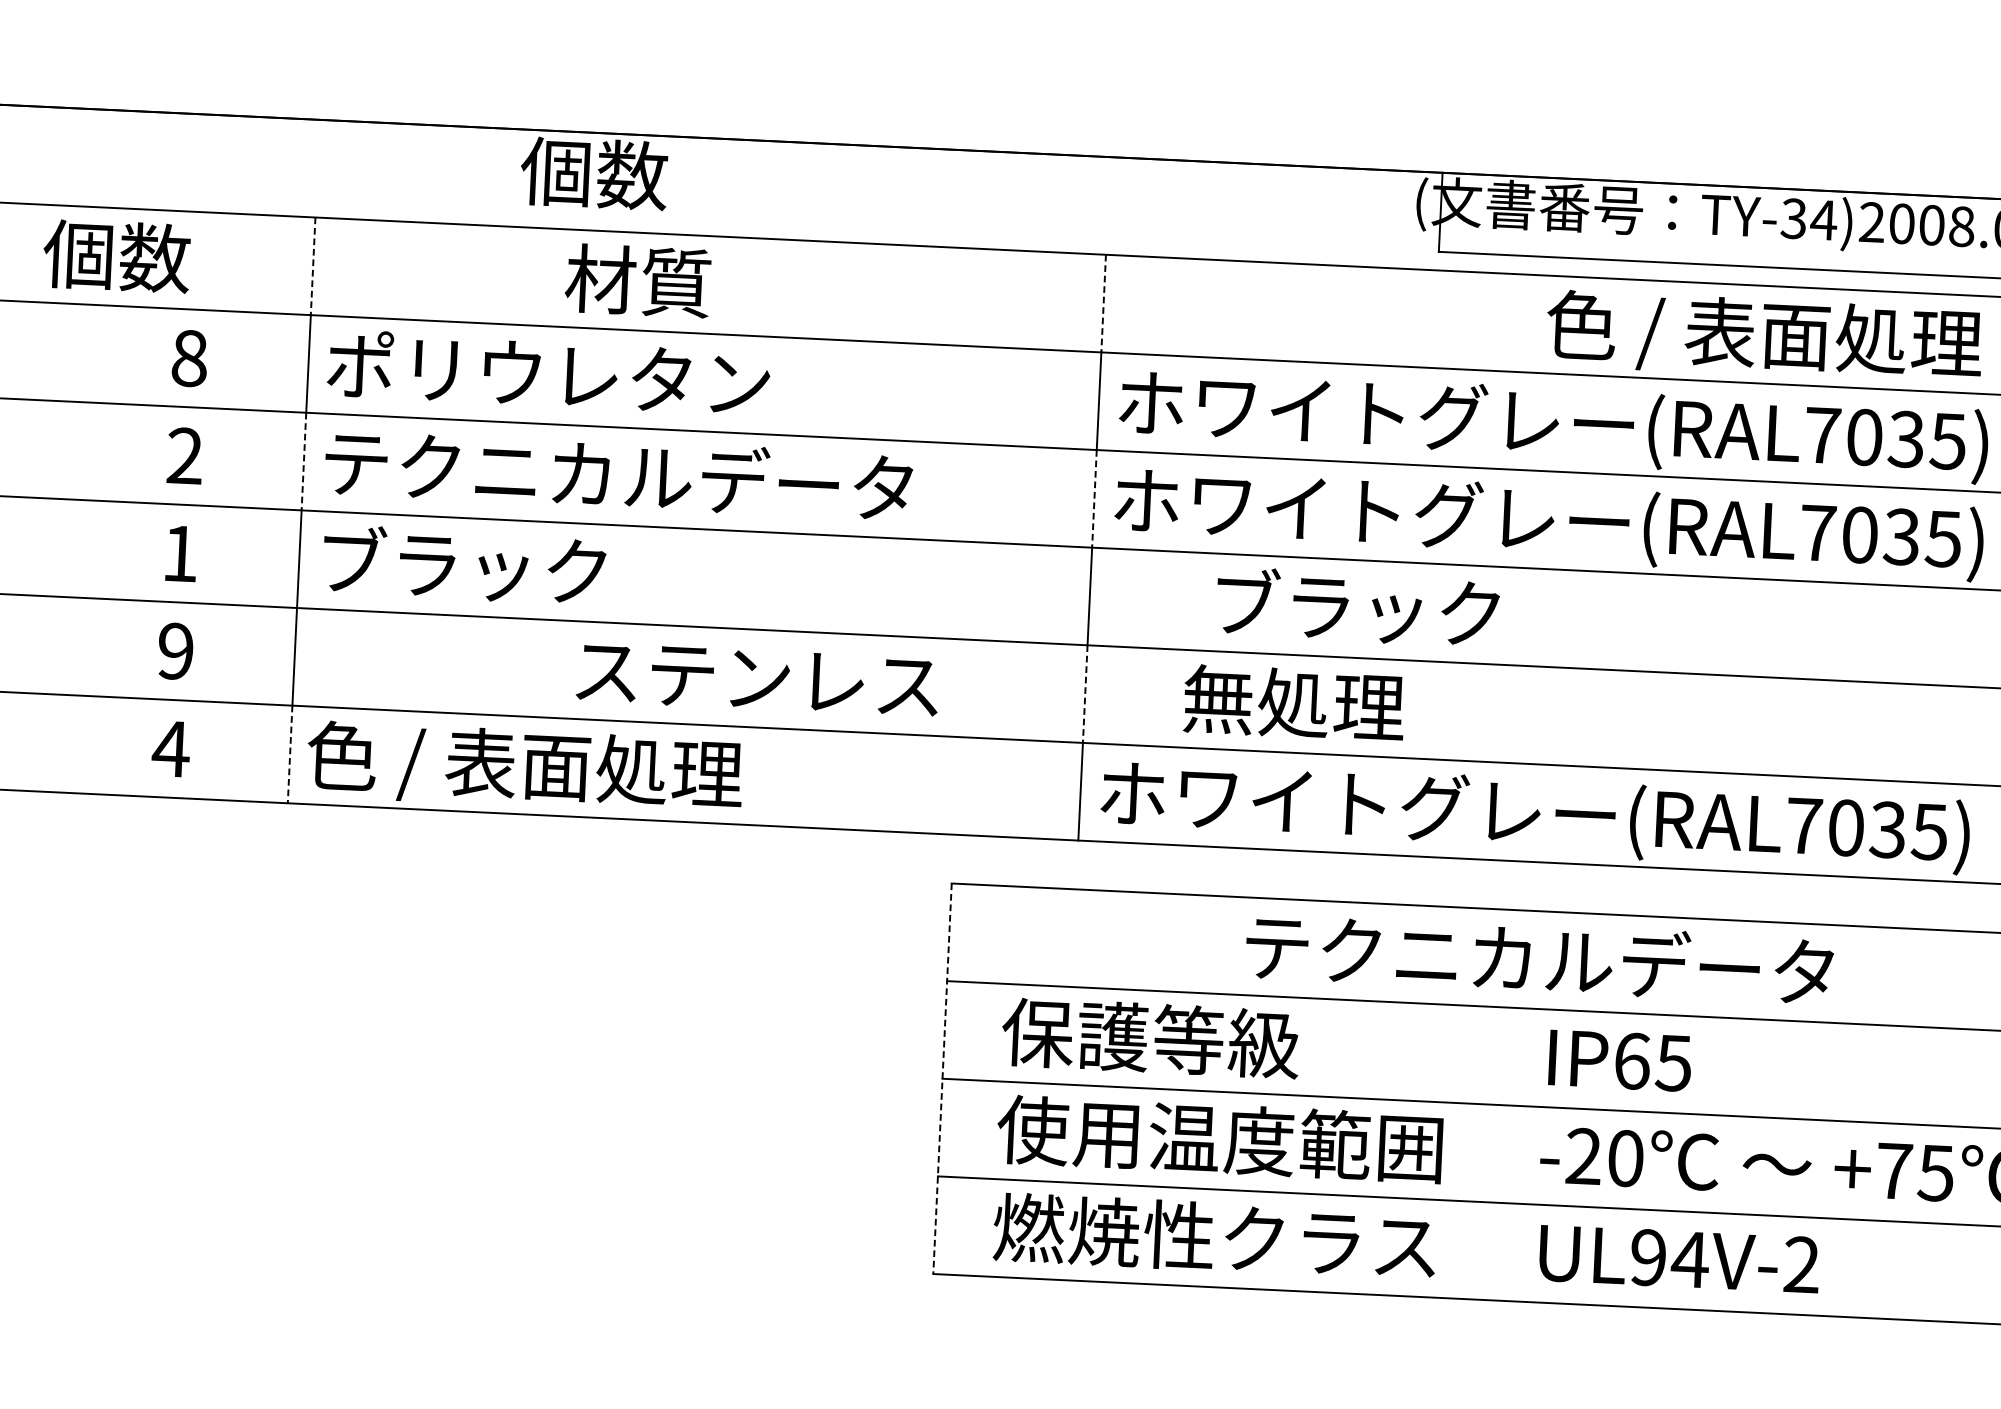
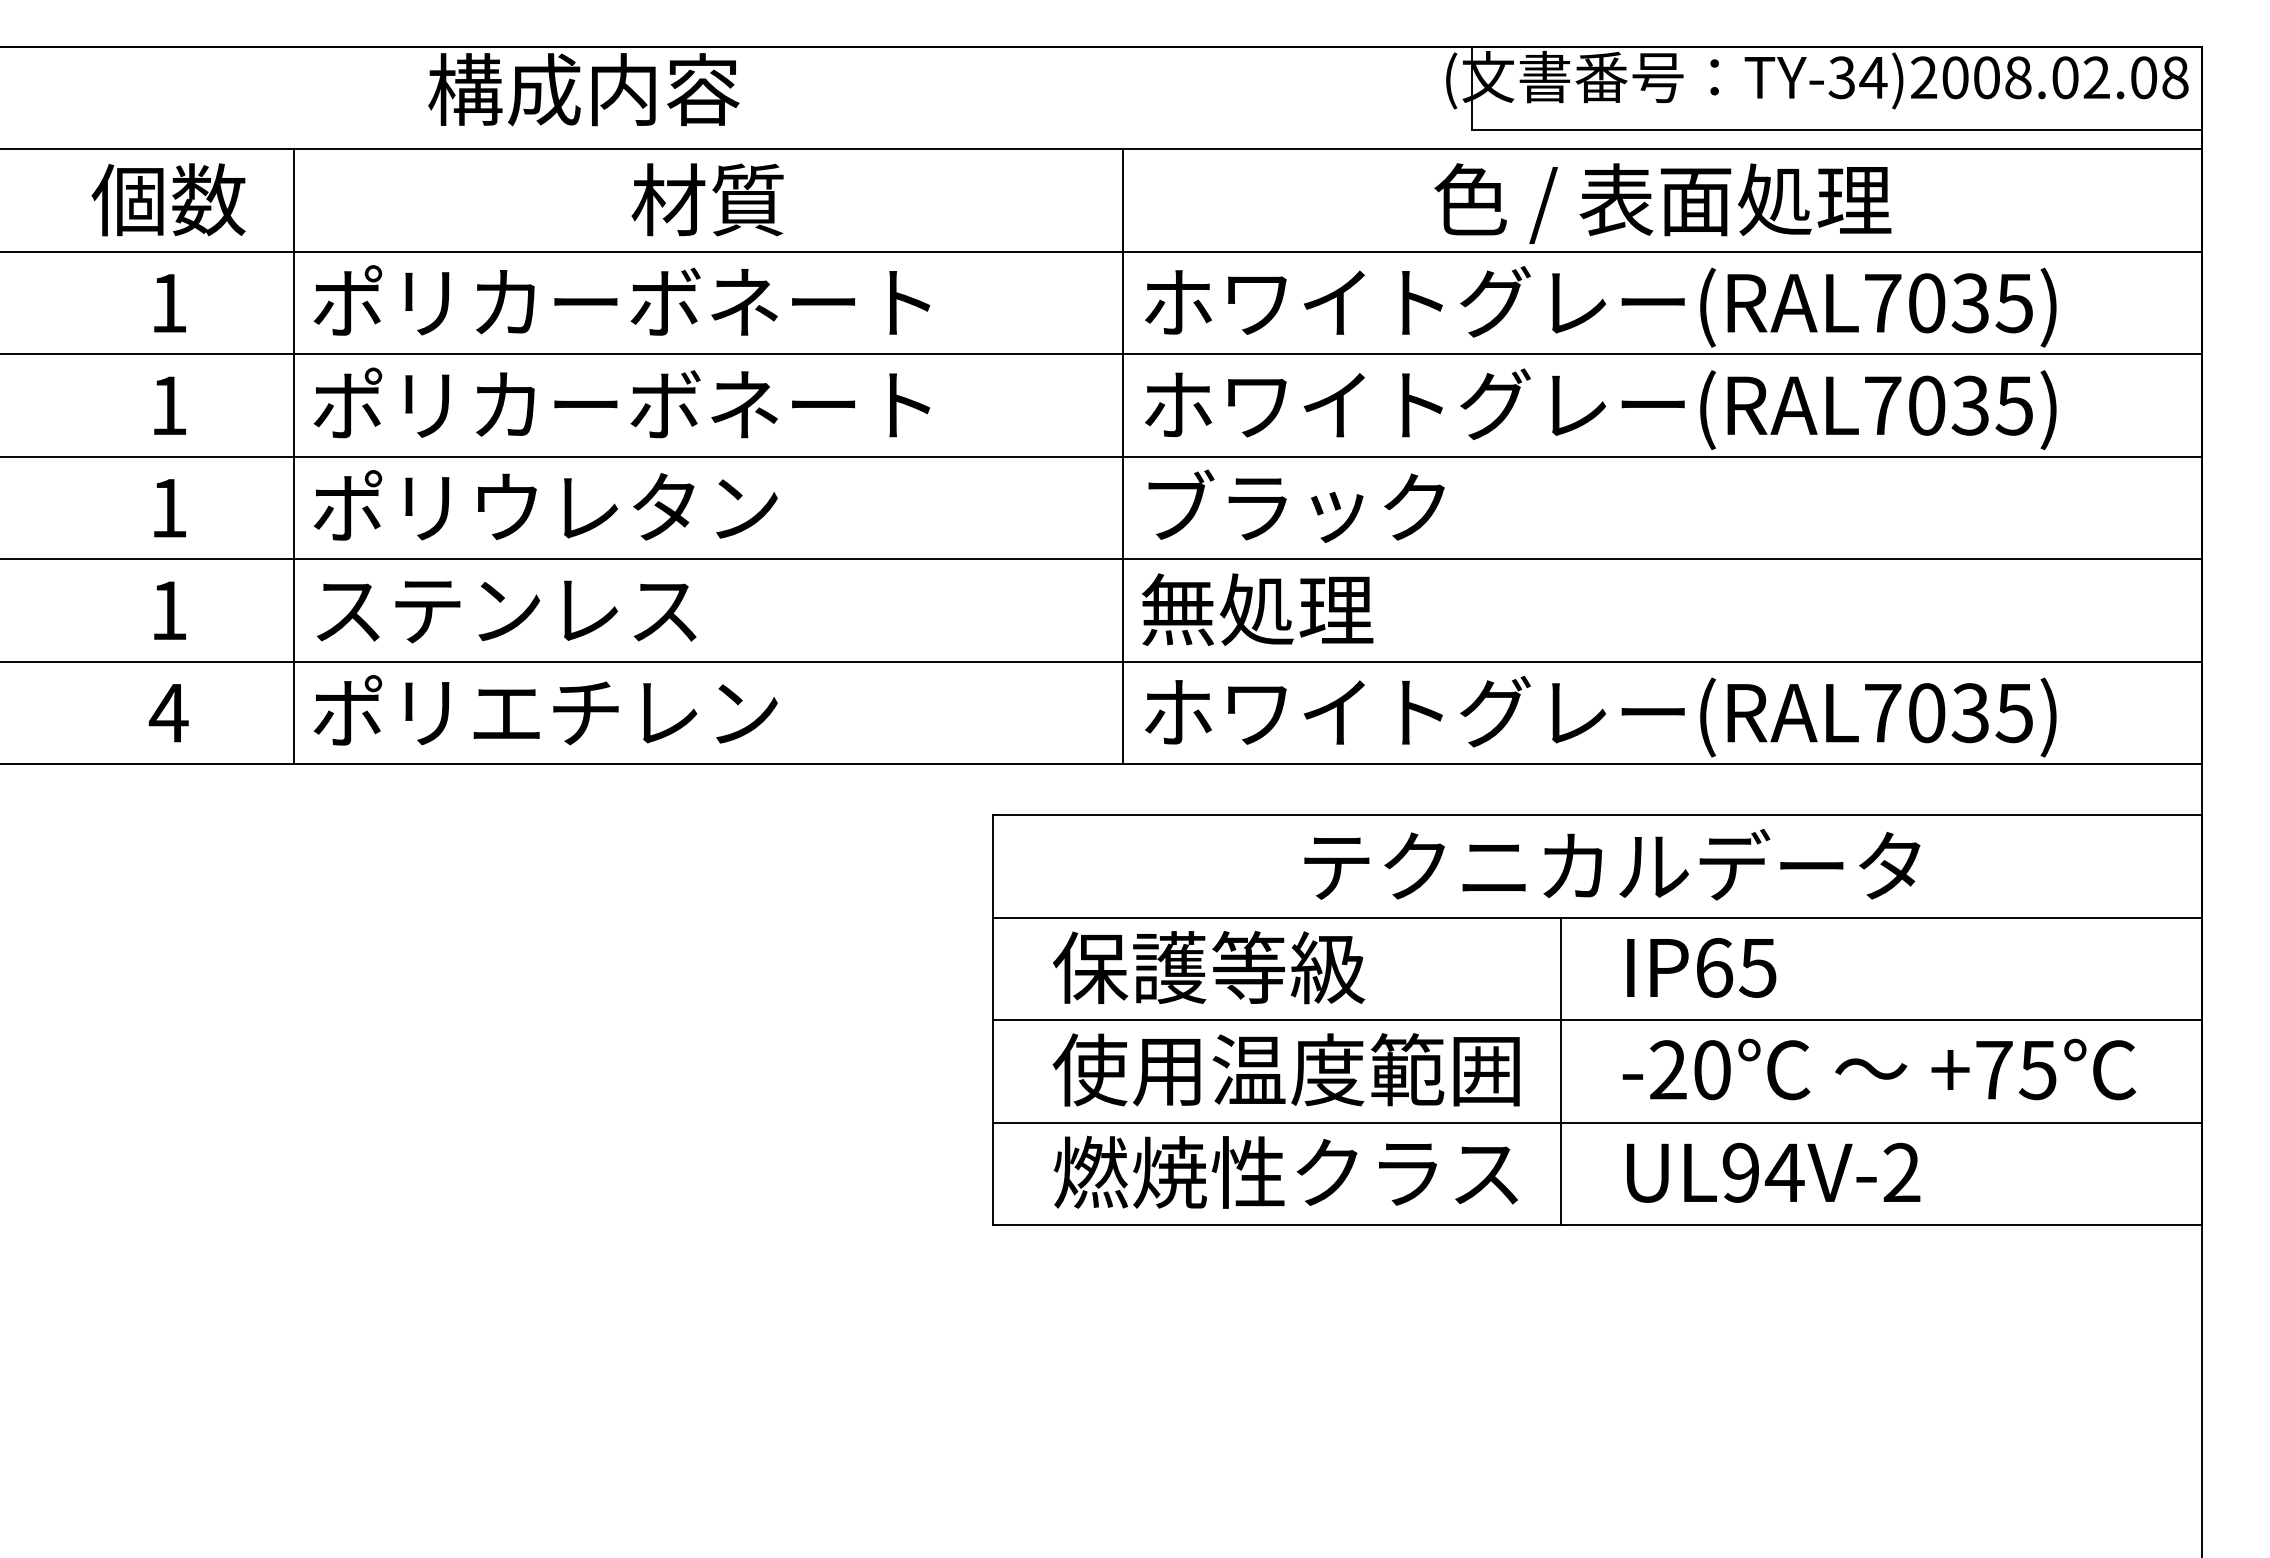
text: (594, 173) -> (583, 89), 個数 -> 構成内容
text: (116, 255) -> (168, 199), moved
line: (312, 267) -> (293, 201), dashed -> solid
text: (637, 280) -> (707, 199), moved
line: (1103, 304) -> (1123, 201), dashed -> solid
text: (1763, 337) -> (1662, 203), moved
text: (190, 358) -> (169, 303), 8 -> 1
text: (699, 380) -> (703, 301), ポリウレタン -> ポリカーボネート
text: (184, 454) -> (168, 404), 2 -> 1
line: (303, 462) -> (293, 406), dashed -> solid
text: (617, 474) -> (622, 403), テクニカルデータ -> ポリカーボネート
line: (1094, 499) -> (1123, 406), dashed -> solid
text: (539, 568) -> (545, 505), ブラック -> ポリウレタン
text: (1357, 606) -> (1296, 505), moved
text: (175, 651) -> (168, 610), 9 -> 1
text: (757, 679) -> (506, 611), moved
line: (1085, 695) -> (1123, 611), dashed -> solid
text: (1294, 703) -> (1257, 609), moved
line: (289, 754) -> (293, 713), dashed -> solid
text: (528, 768) -> (544, 715), 色 / 表面処理 -> ポリエチレン
line: (942, 1078) -> (992, 1020), dashed -> solid
line: (1482, 1153) -> (1561, 1071), added

